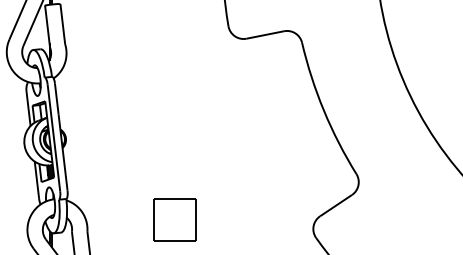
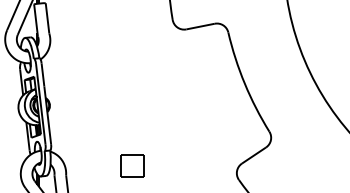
part: (175, 218) -> (132, 165), size x0.7

